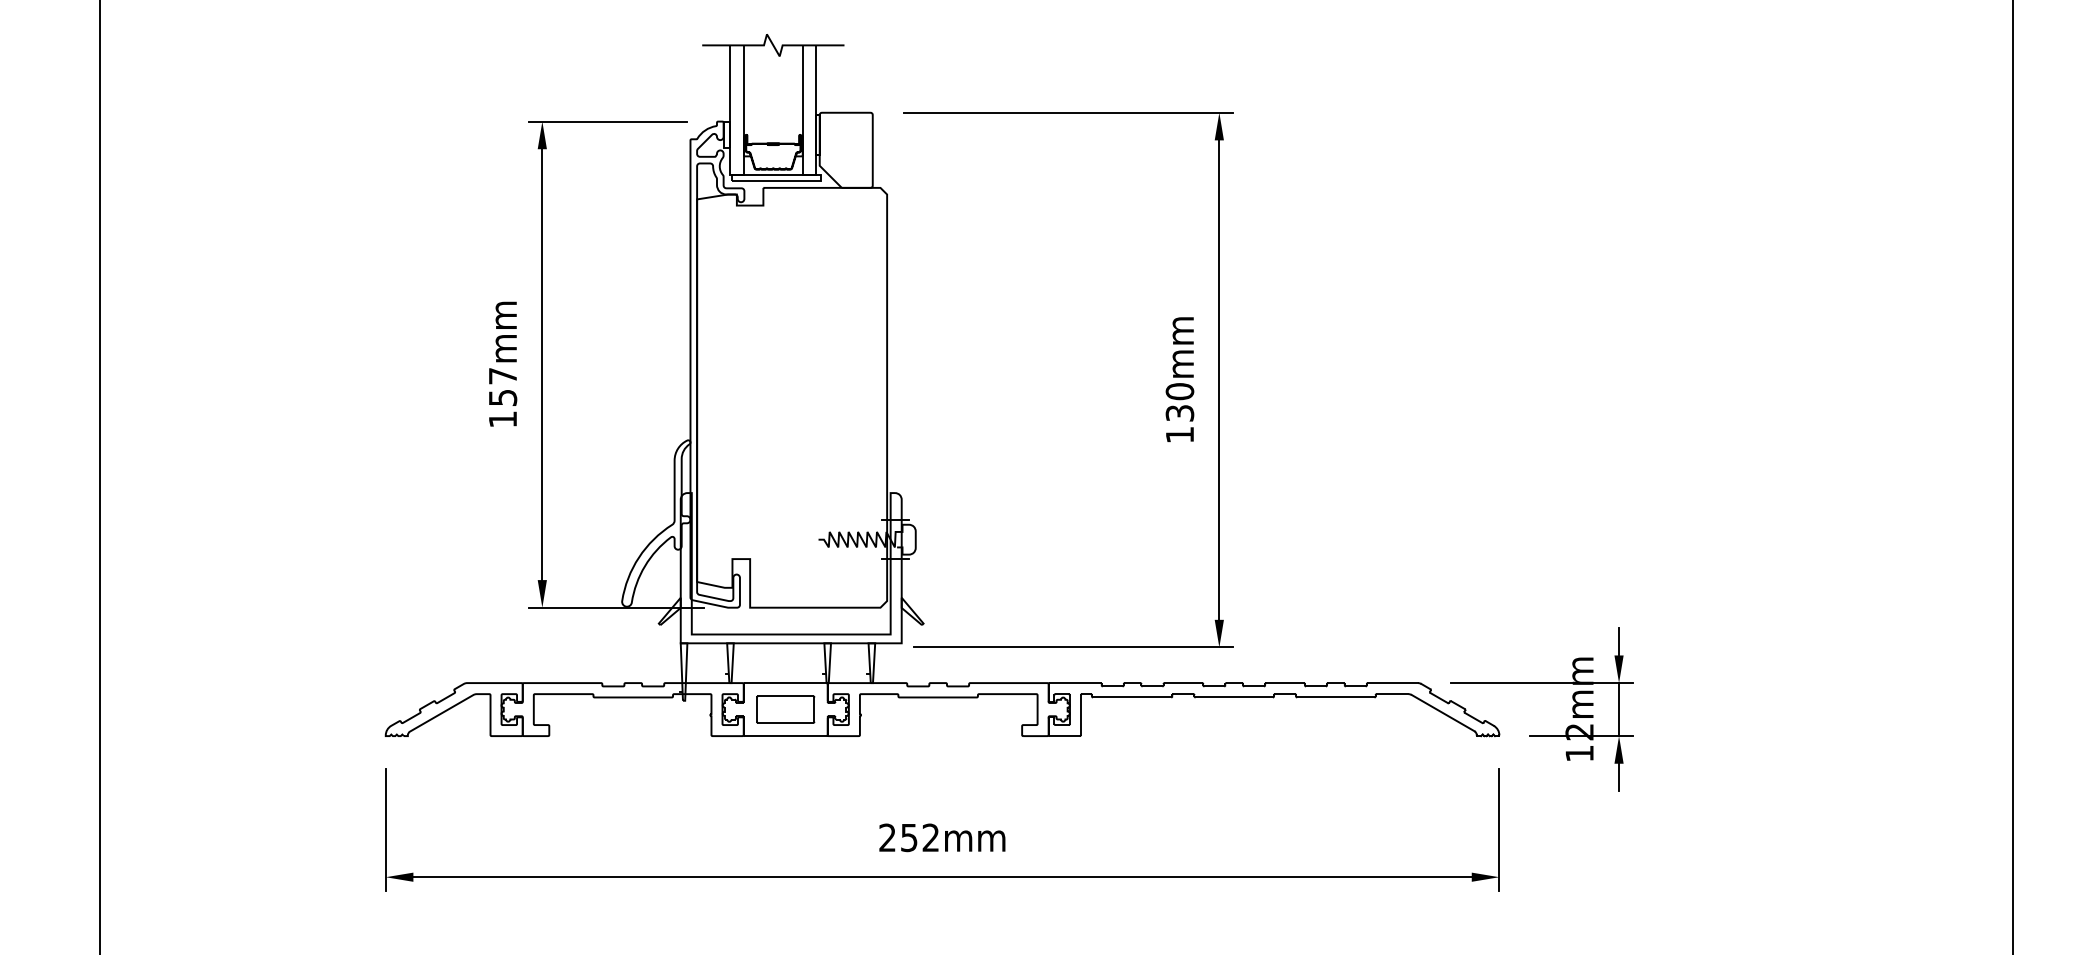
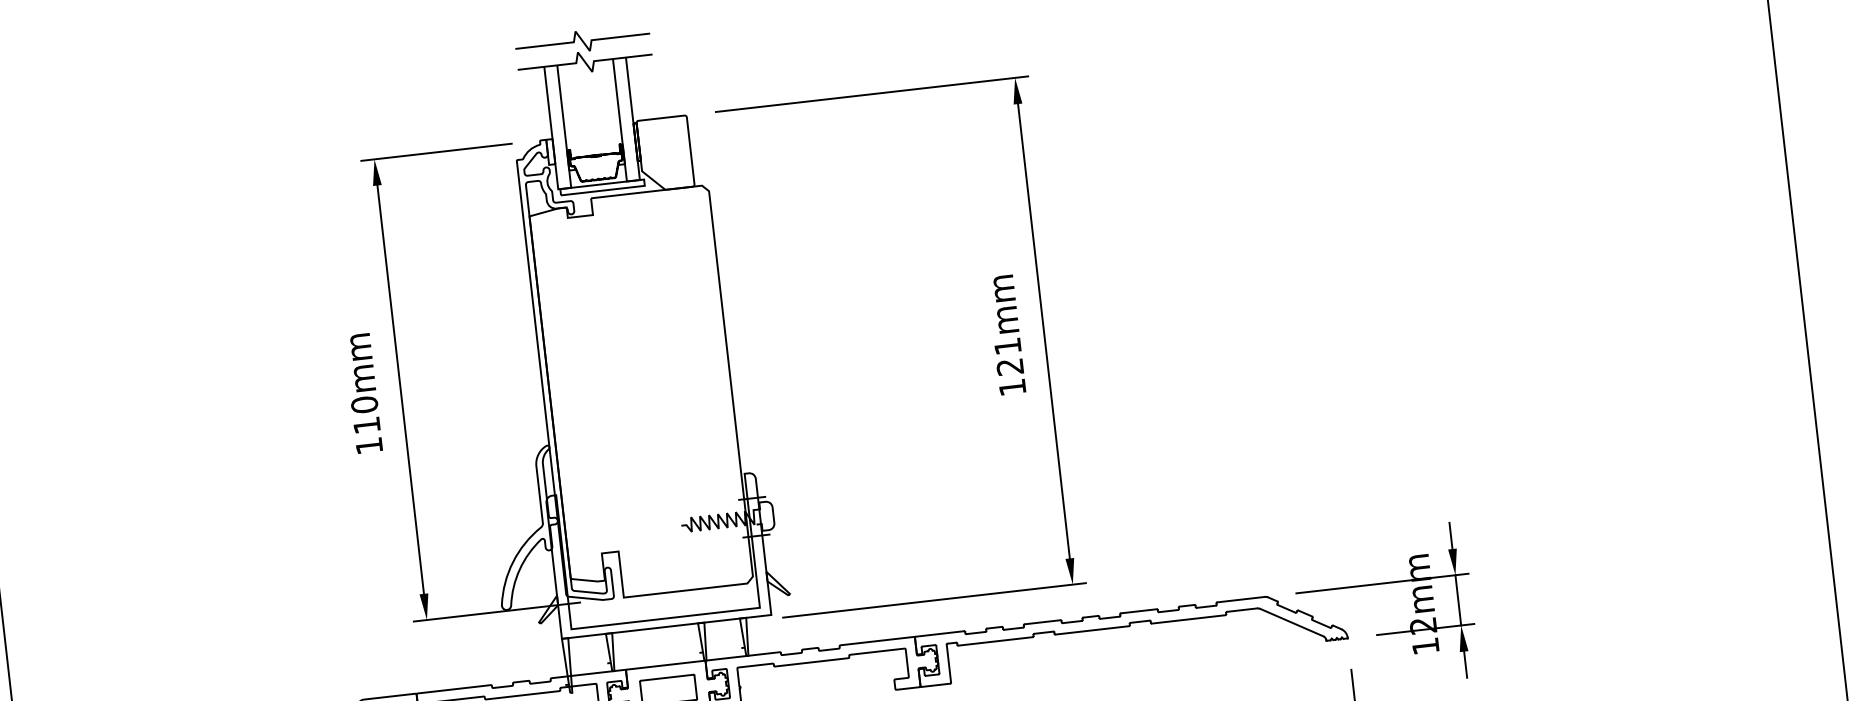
curve: (773, 22) -> (582, 40), added
text: (502, 386) -> (365, 414), 157mm -> 110mm
text: (1179, 402) -> (1008, 356), 130mm -> 121mm

